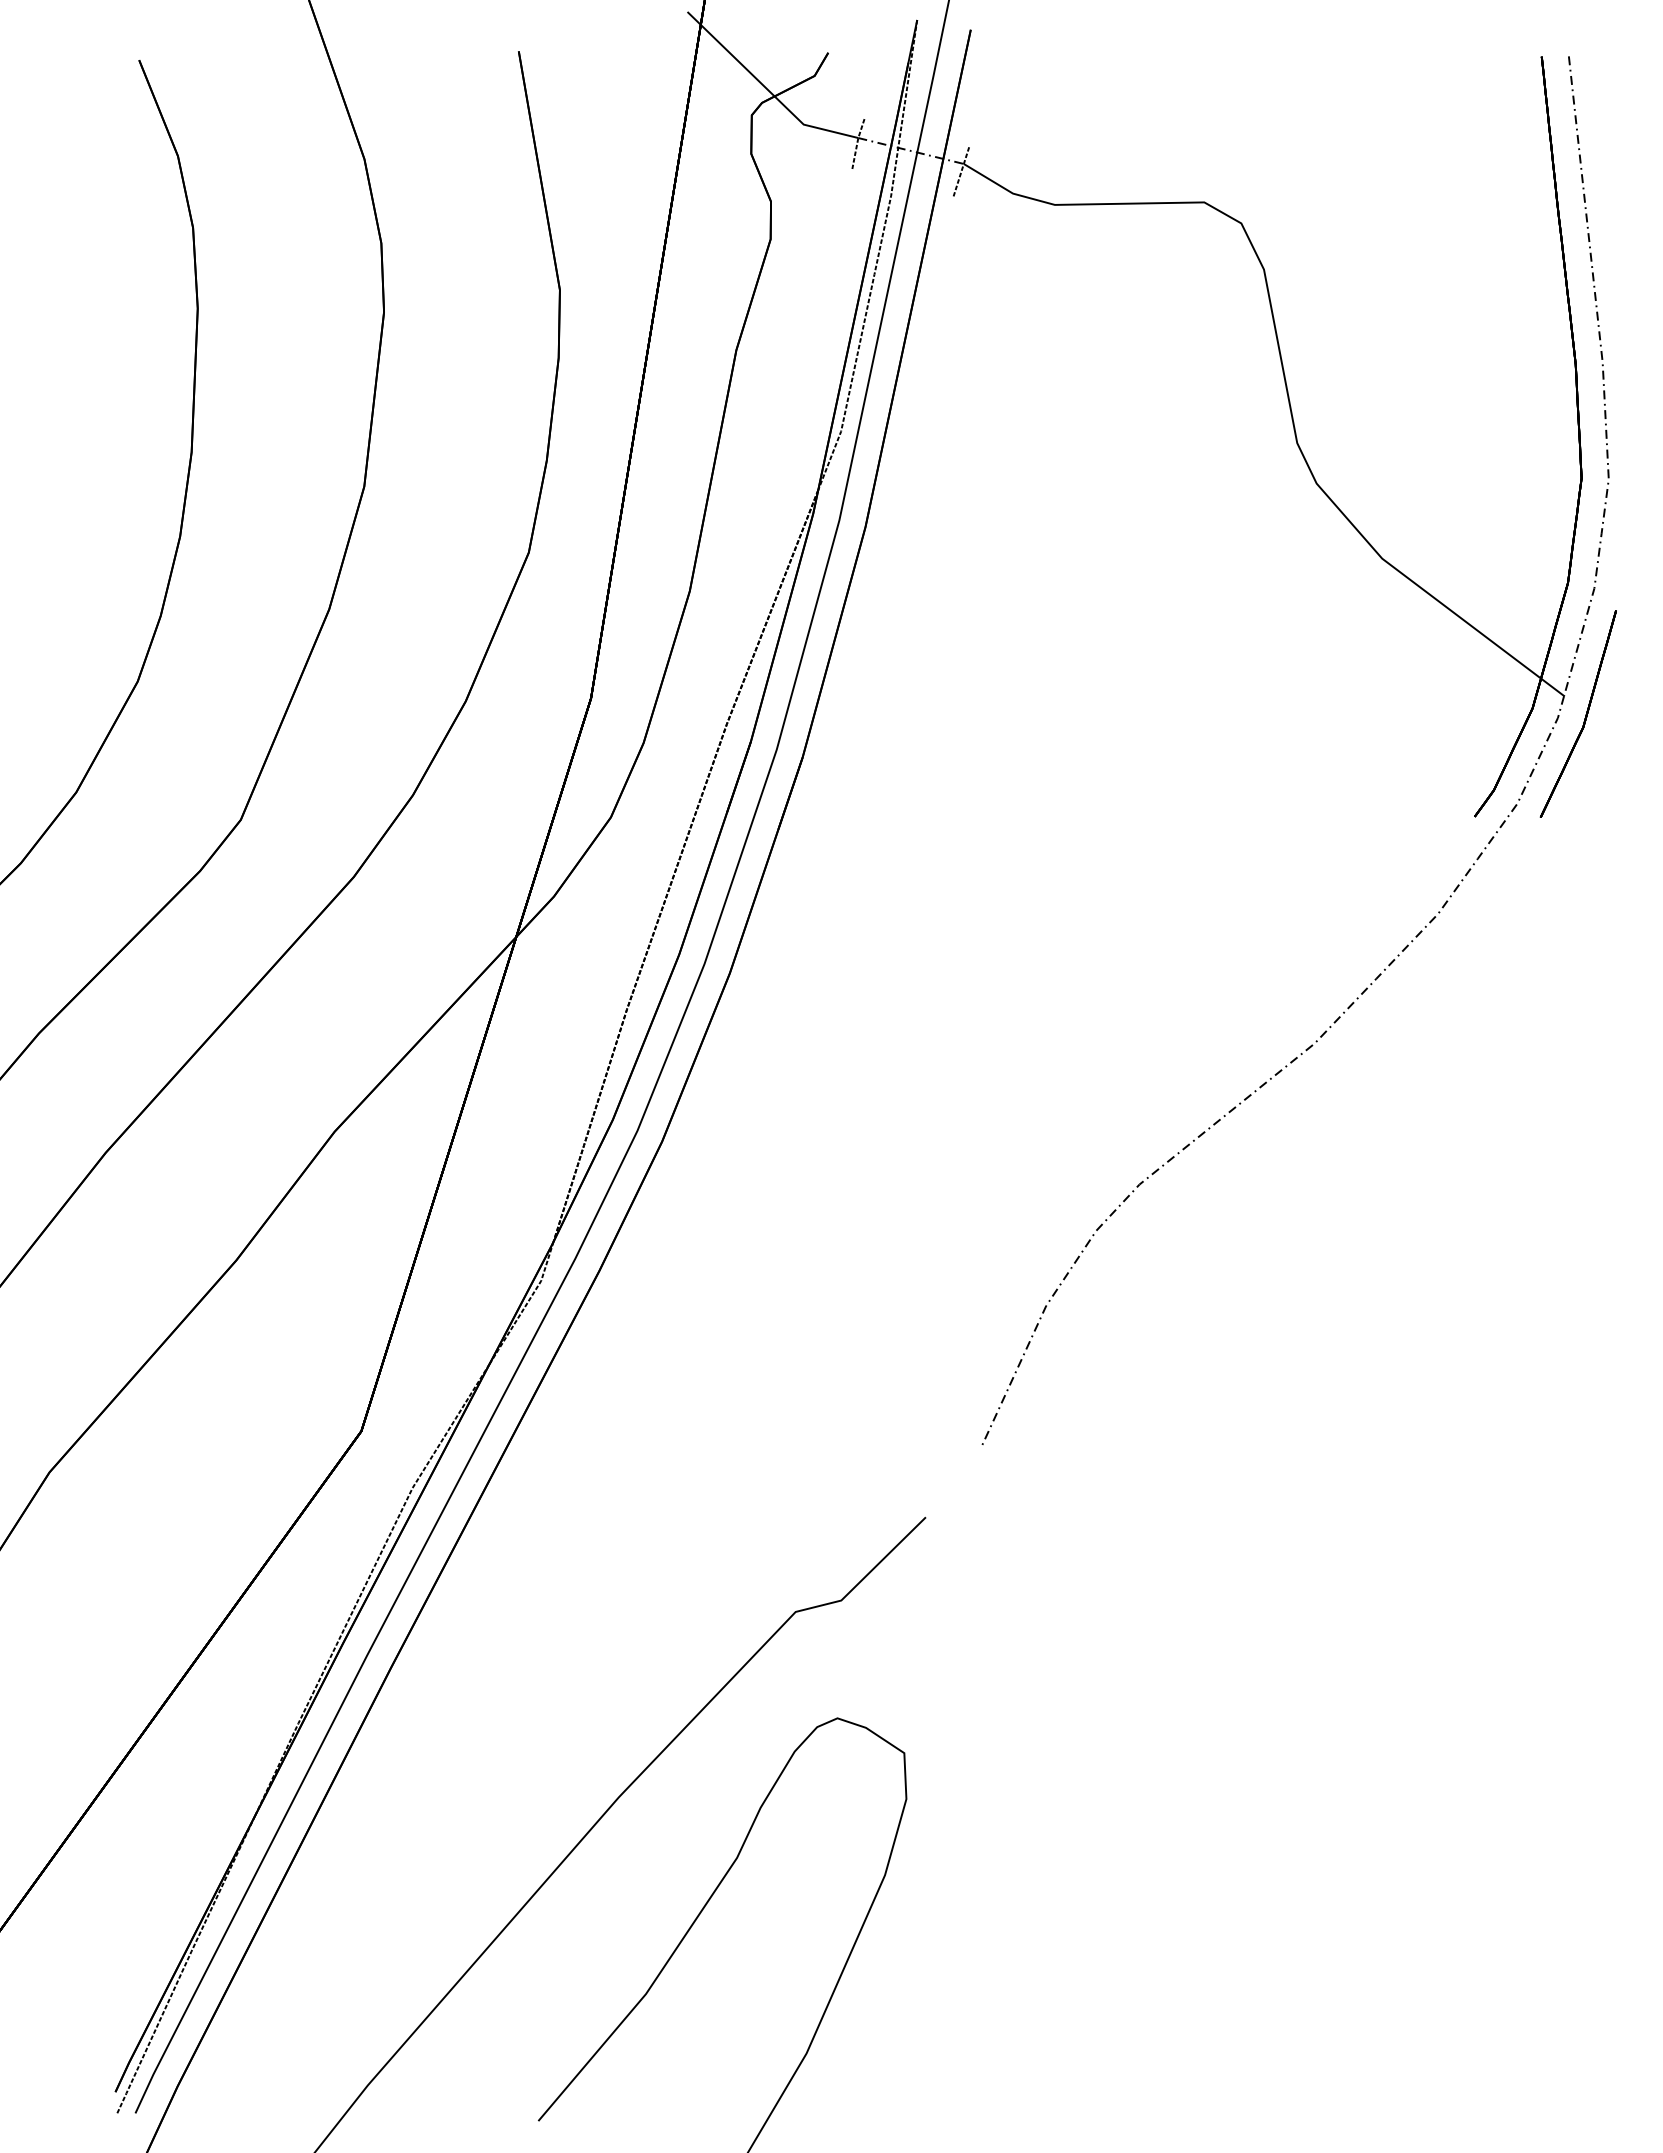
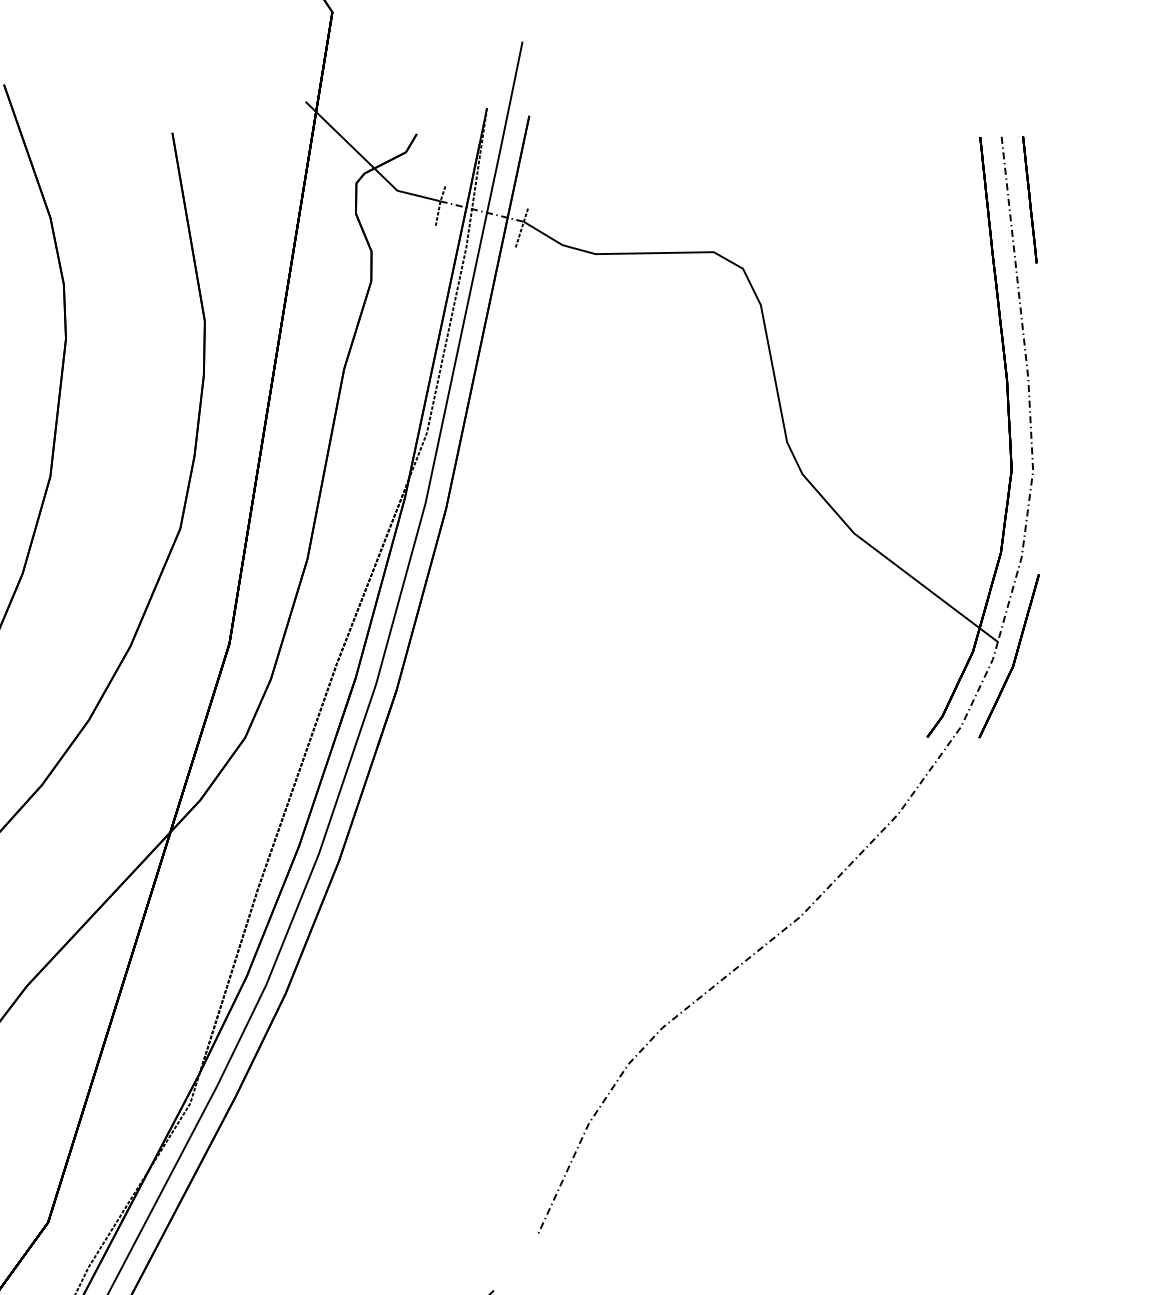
line: (1604, 135) -> (1029, 199), added

